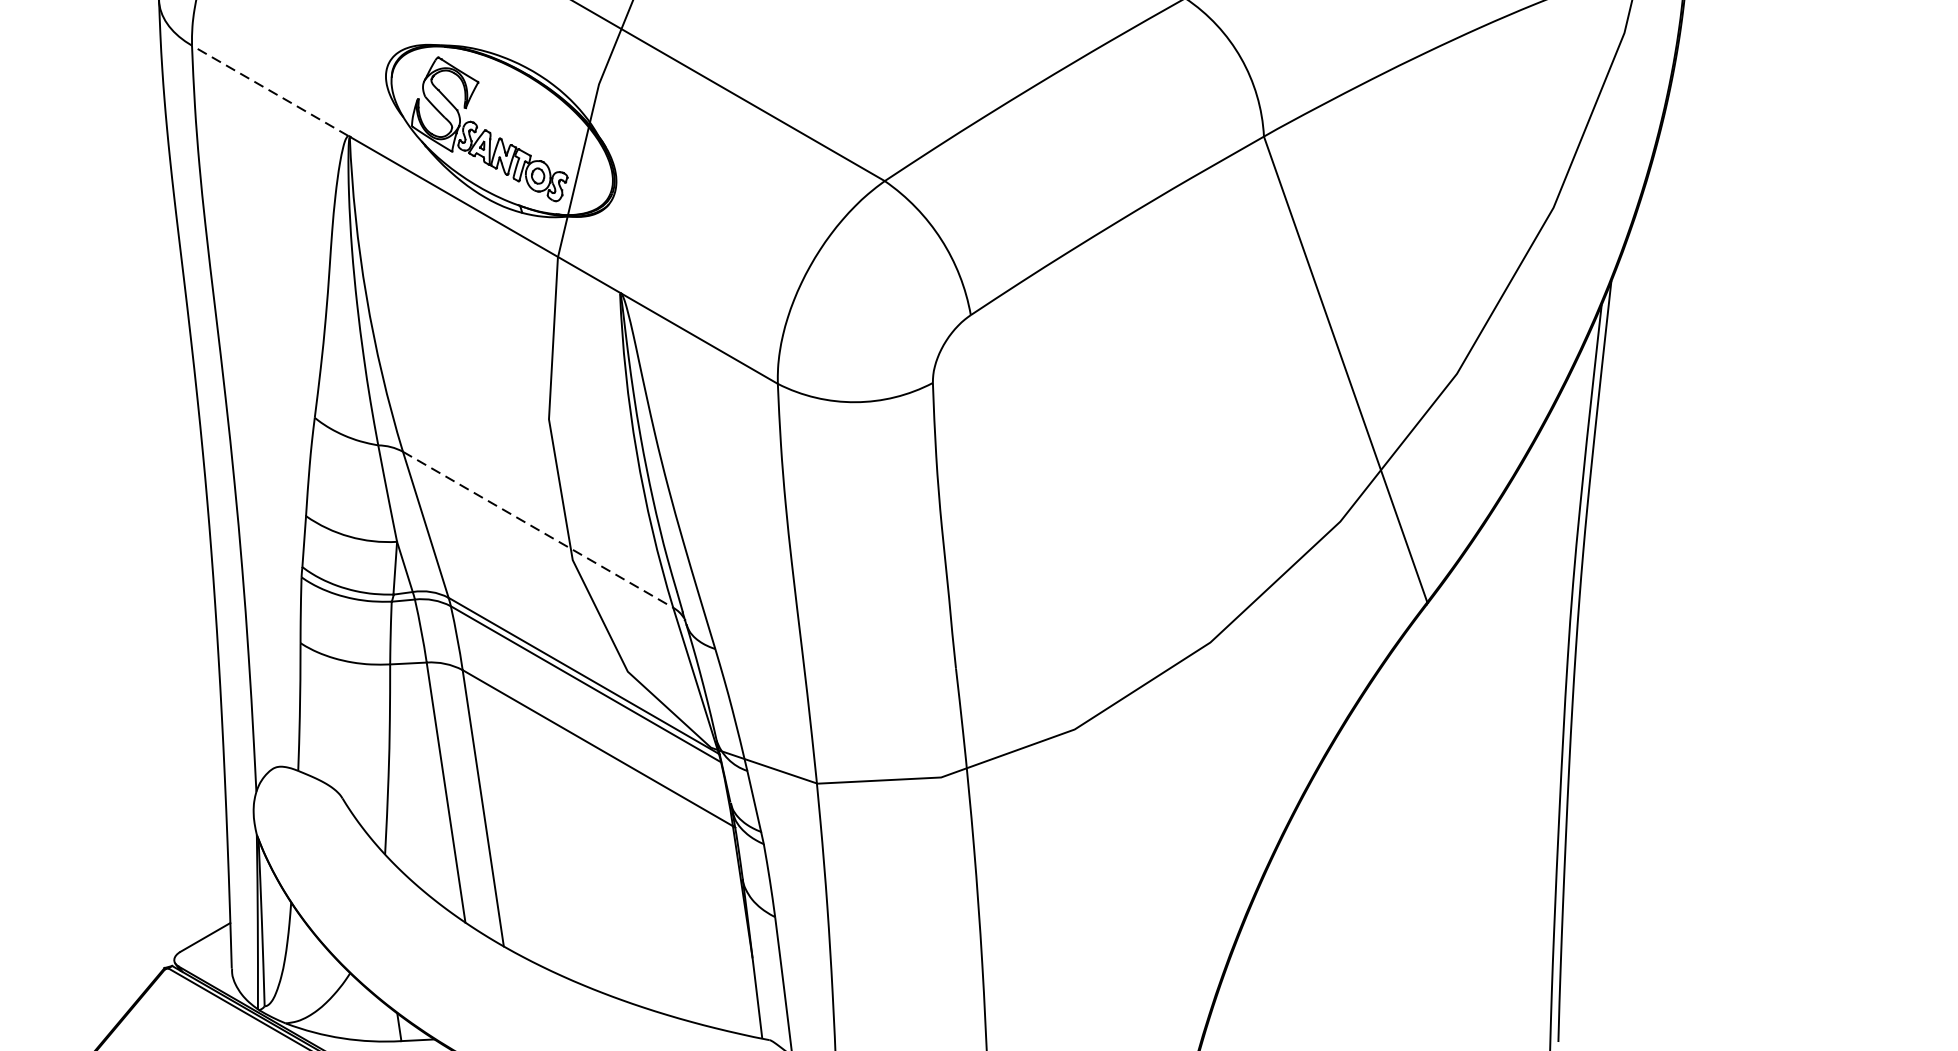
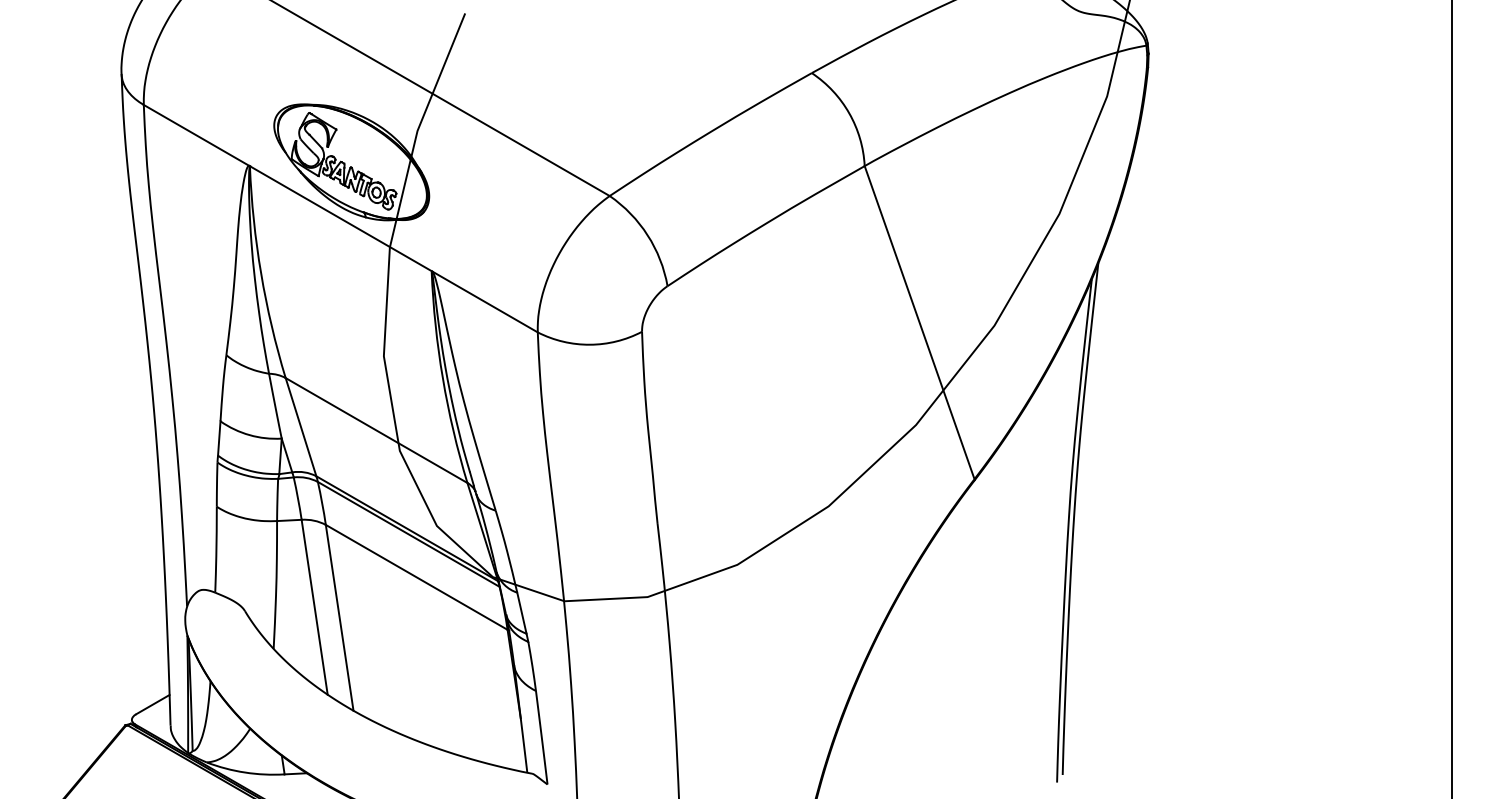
line: (270, 91) -> (196, 135), dashed -> solid
line: (538, 529) -> (376, 430), dashed -> solid

